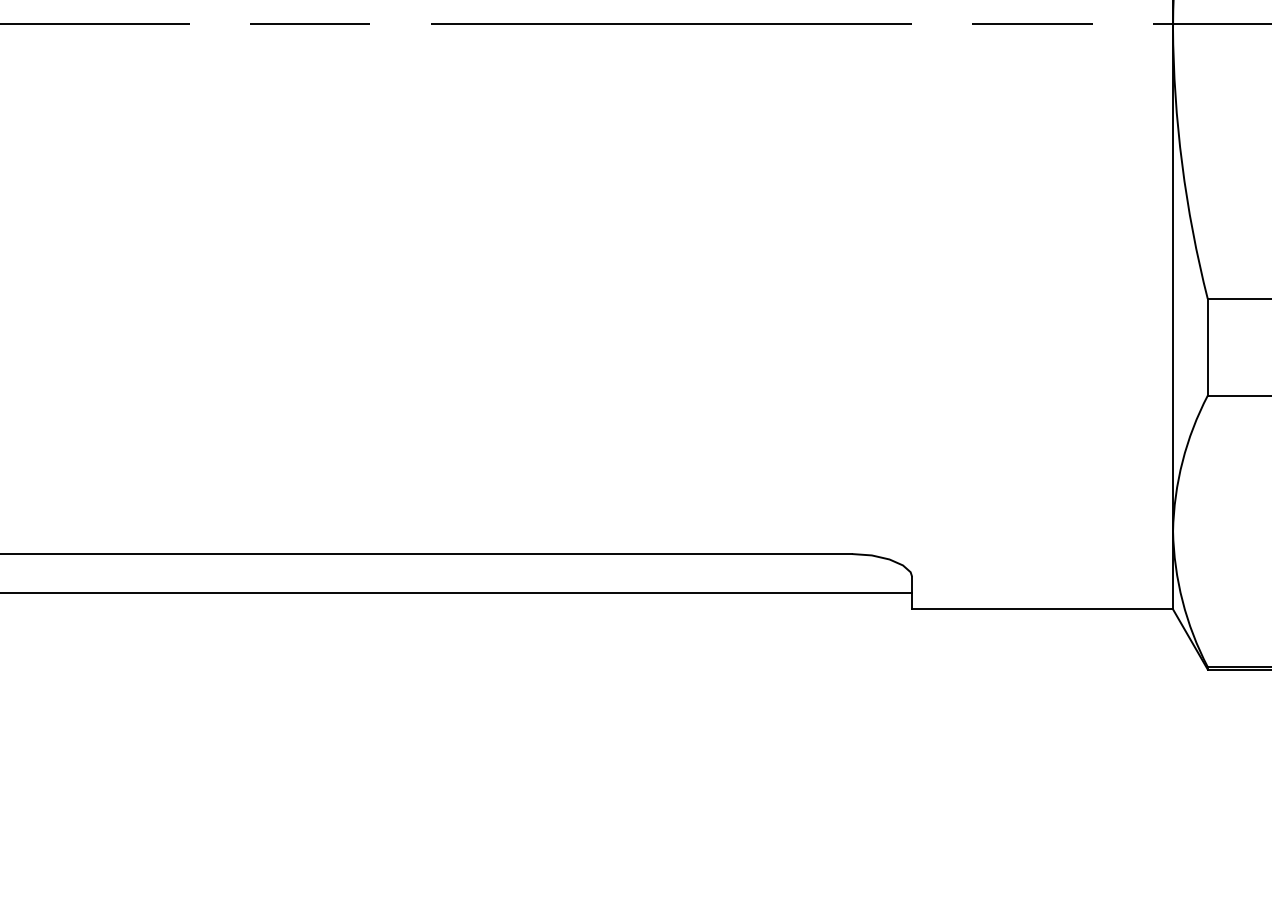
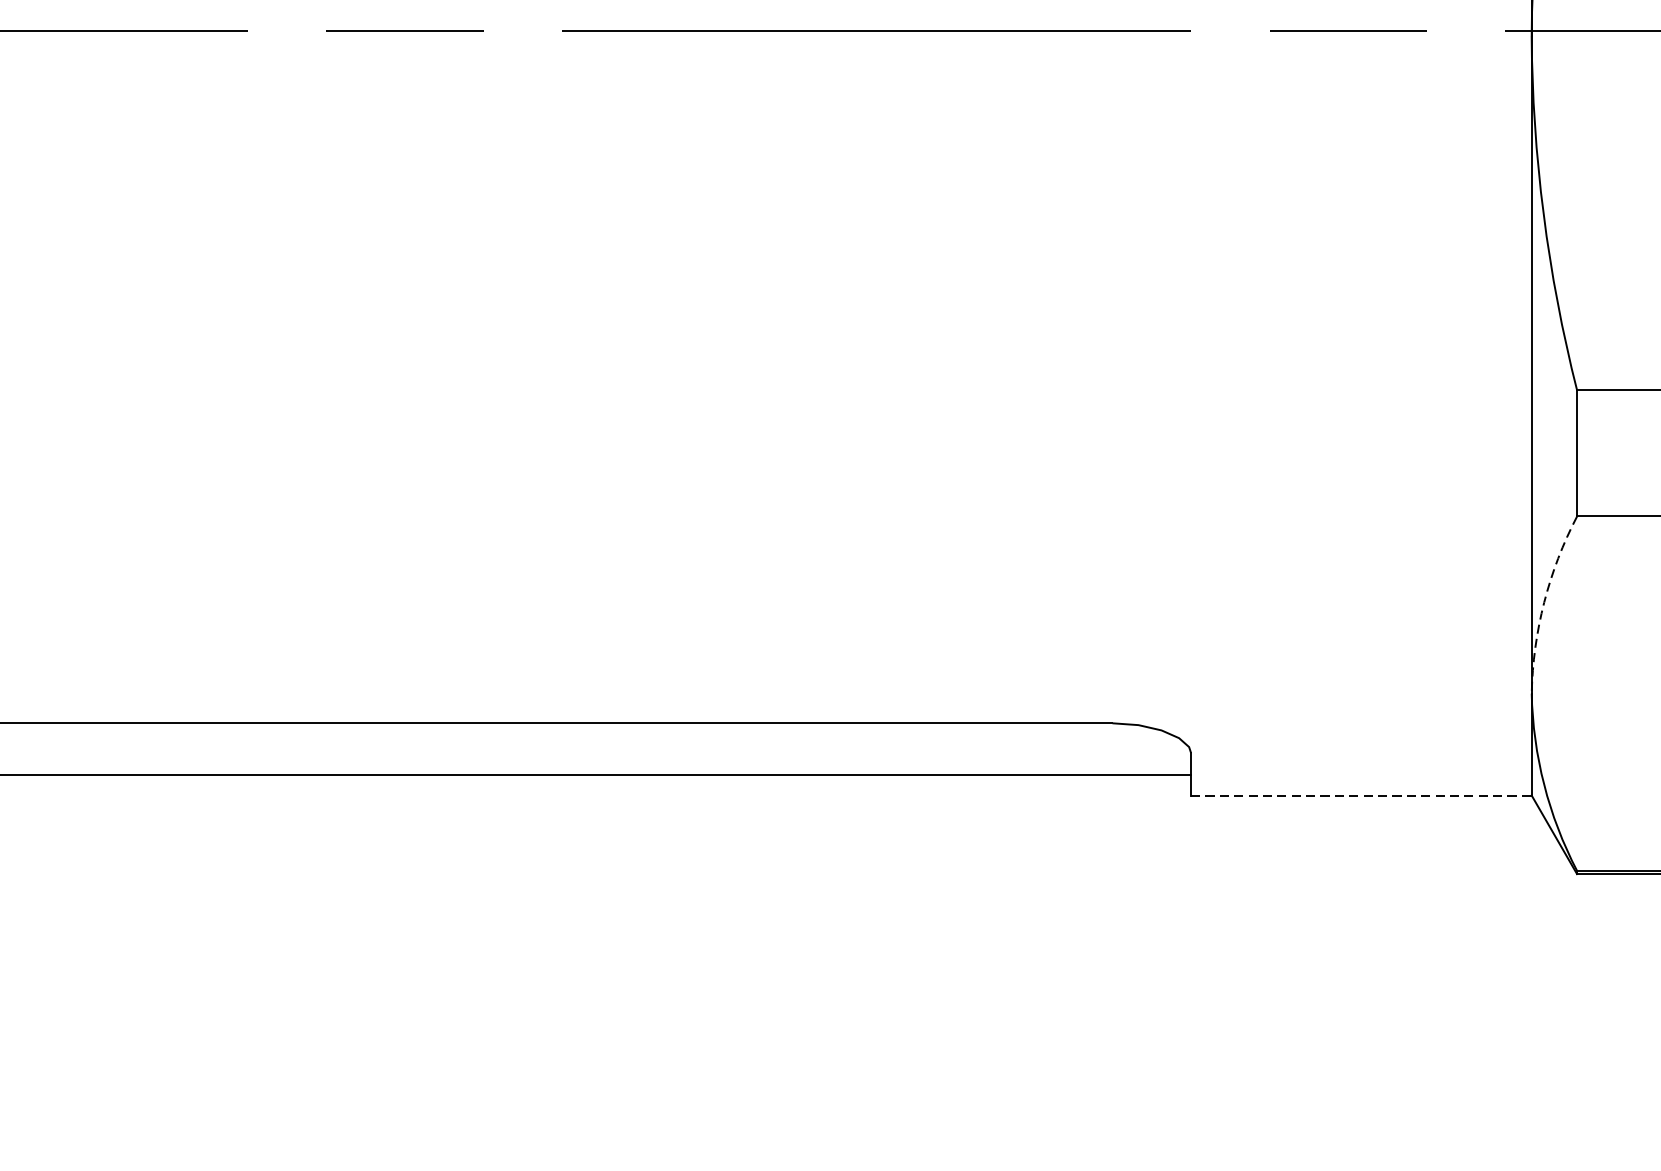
arc: (1182, 461) -> (1544, 602), solid -> dashed
line: (1043, 609) -> (1362, 795), solid -> dashed

